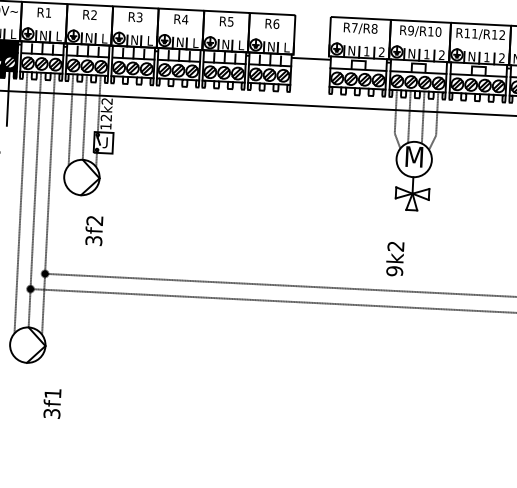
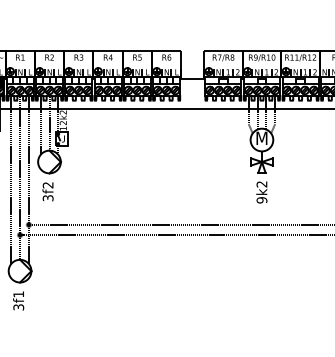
text: (93, 230) -> (47, 191), moved
text: (394, 259) -> (261, 192), moved
text: (52, 403) -> (18, 300), moved

